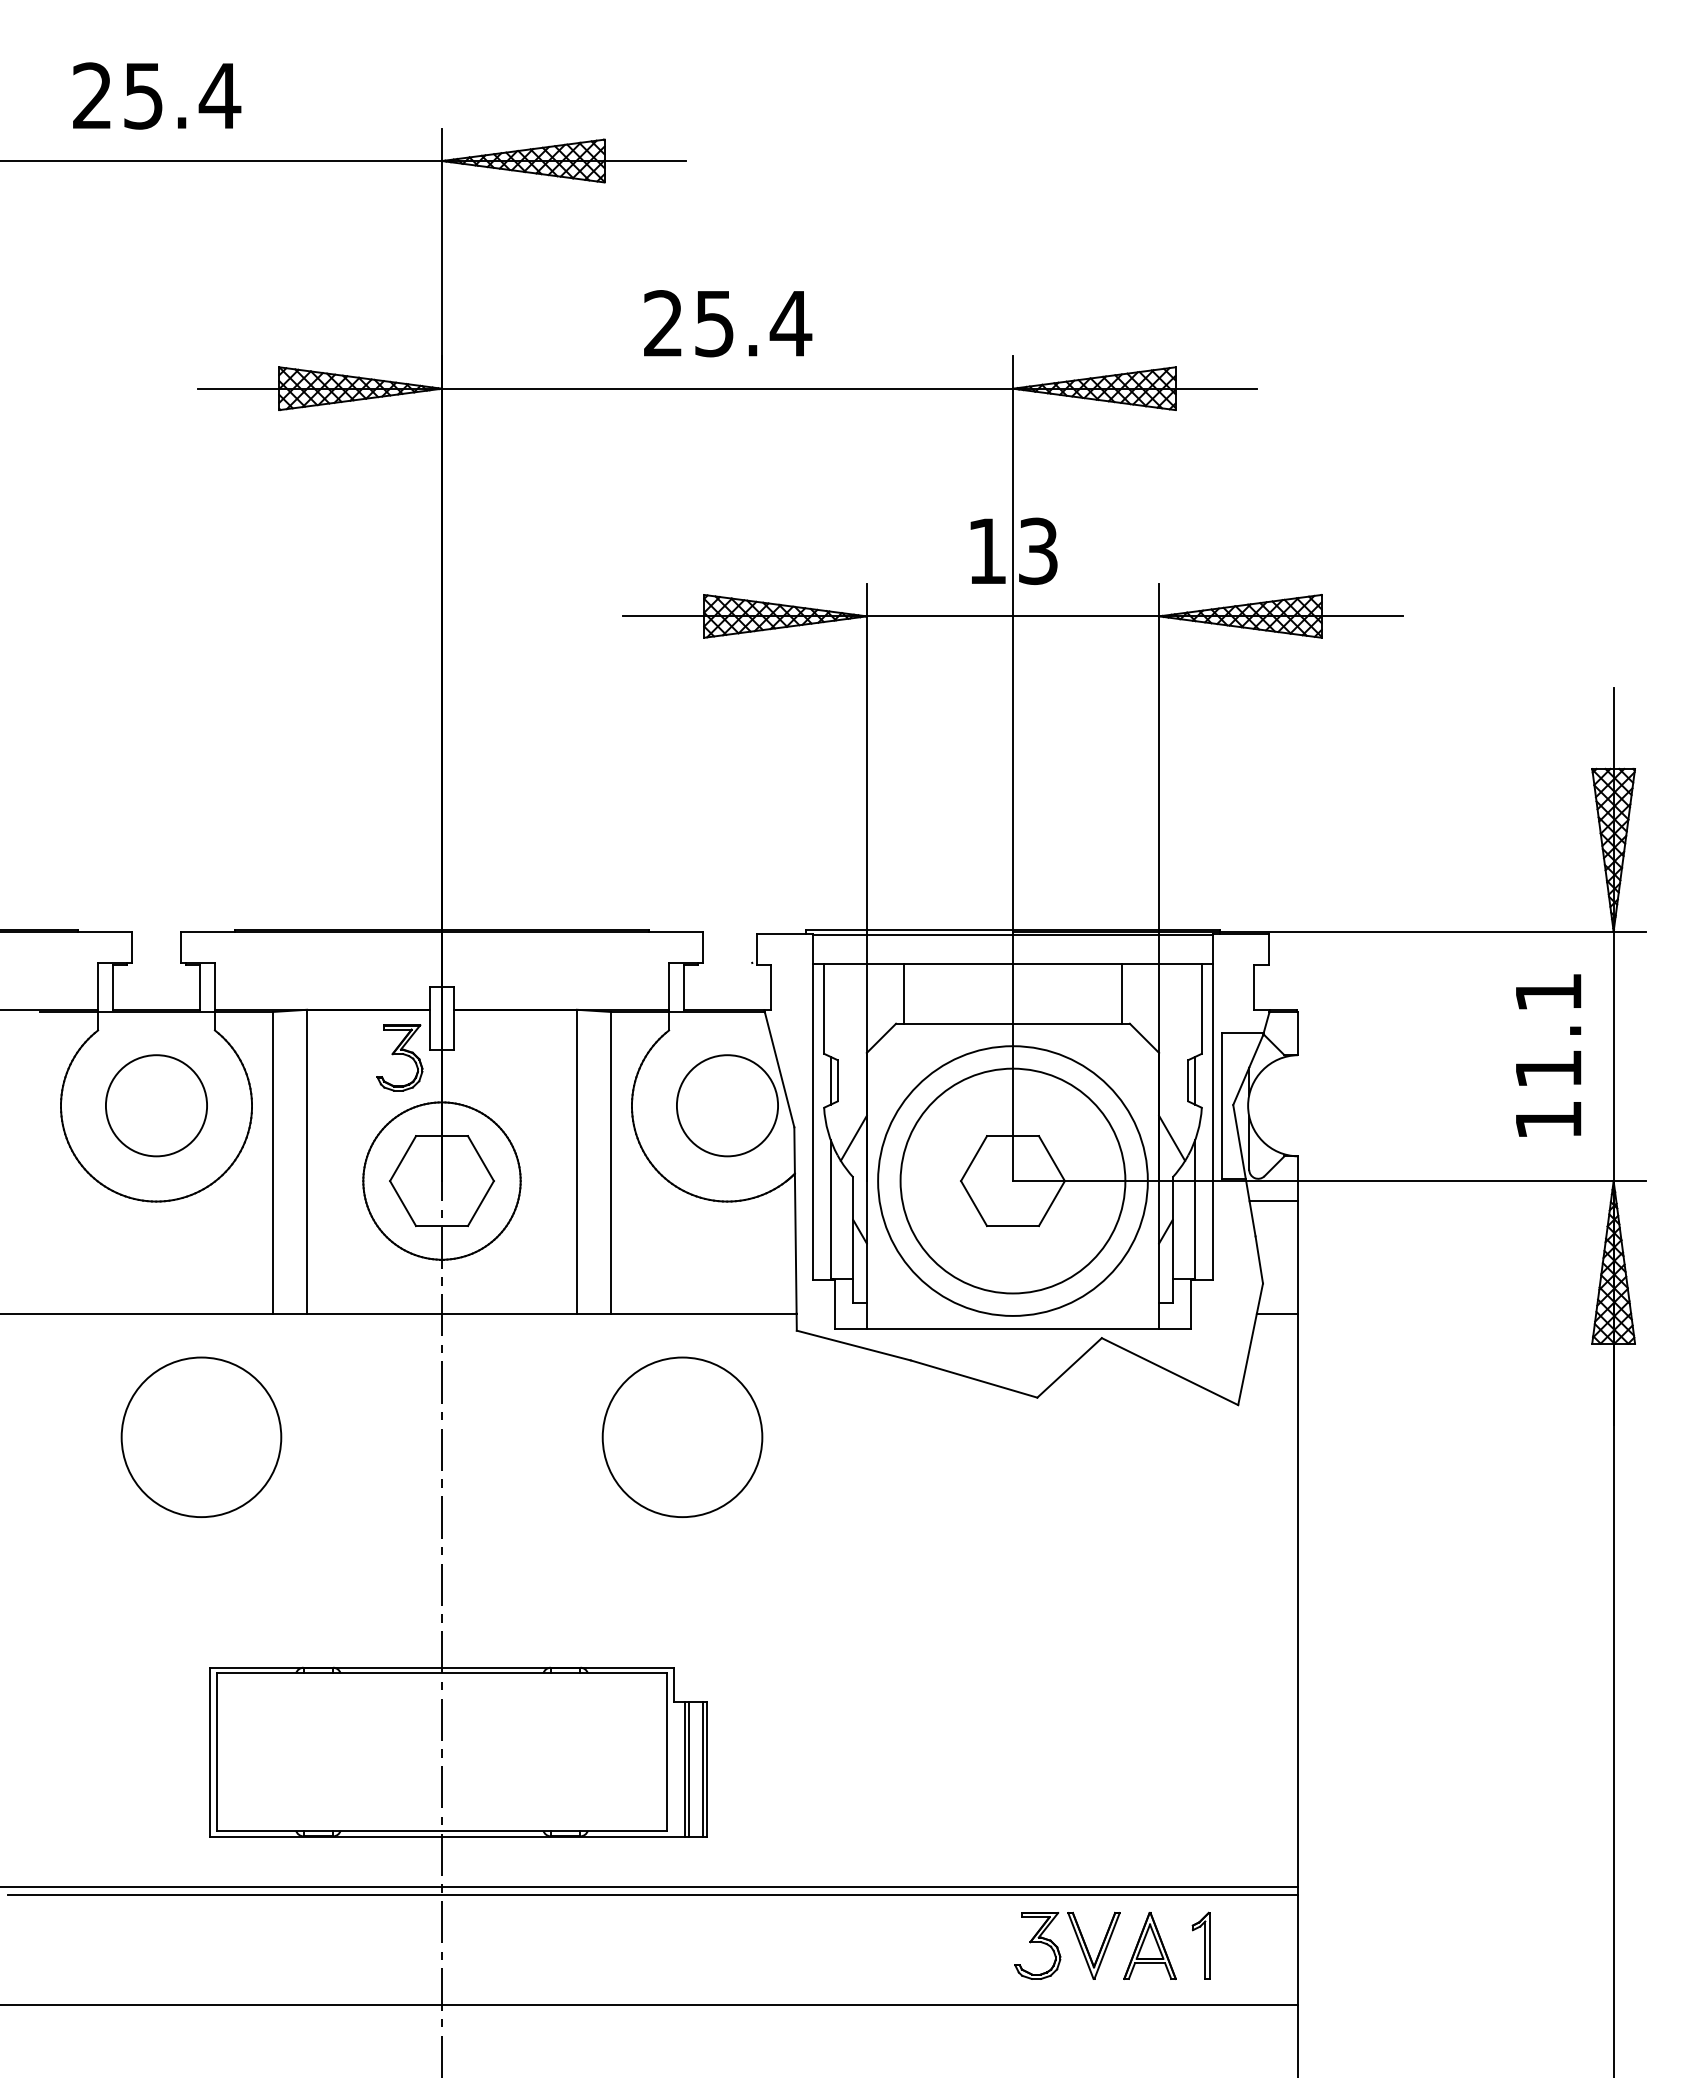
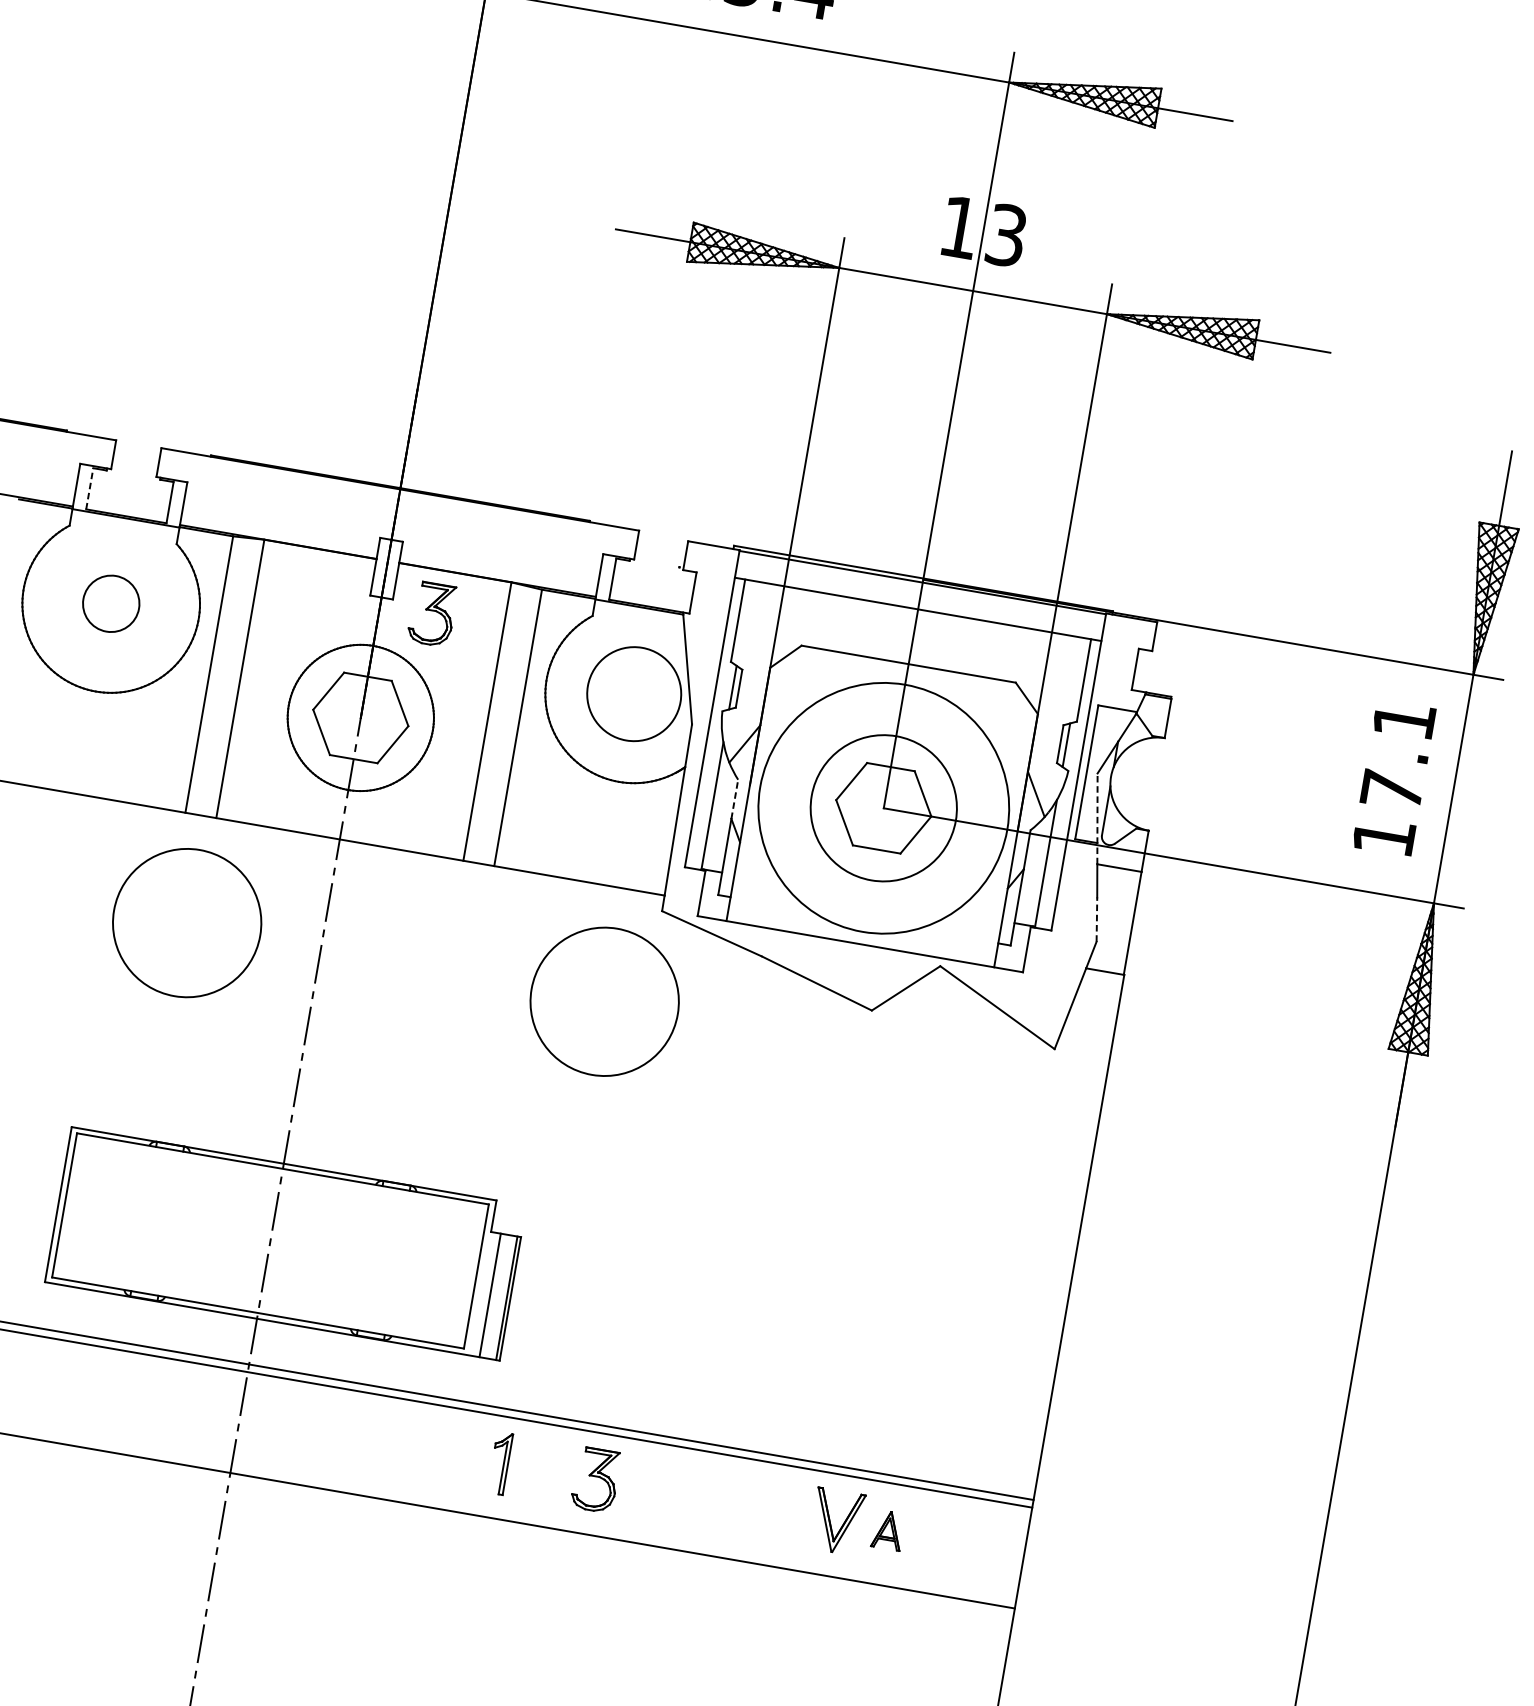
line: (112, 987) -> (89, 488), solid -> dashed
line: (903, 993) -> (813, 619), removed
line: (1122, 993) -> (1013, 653), removed
part: (399, 1057) -> (432, 613), moved
text: (1548, 1068) -> (1392, 789), 11.1 -> 17.1
circle: (156, 1105) -> (111, 603), size x0.6
line: (1241, 1153) -> (1097, 819), solid -> dashed
circle: (1012, 1180) -> (883, 807), size x0.7
line: (853, 1198) -> (734, 799), solid -> dashed
line: (1259, 1260) -> (1097, 920), solid -> dashed
circle: (201, 1436) -> (187, 922), moved
circle: (682, 1436) -> (604, 1001), moved
line: (688, 1769) -> (493, 1295), removed
part: (1037, 1945) -> (595, 1479), moved
part: (1149, 1945) -> (887, 1530), size x0.6
part: (1200, 1945) -> (499, 1462), moved

